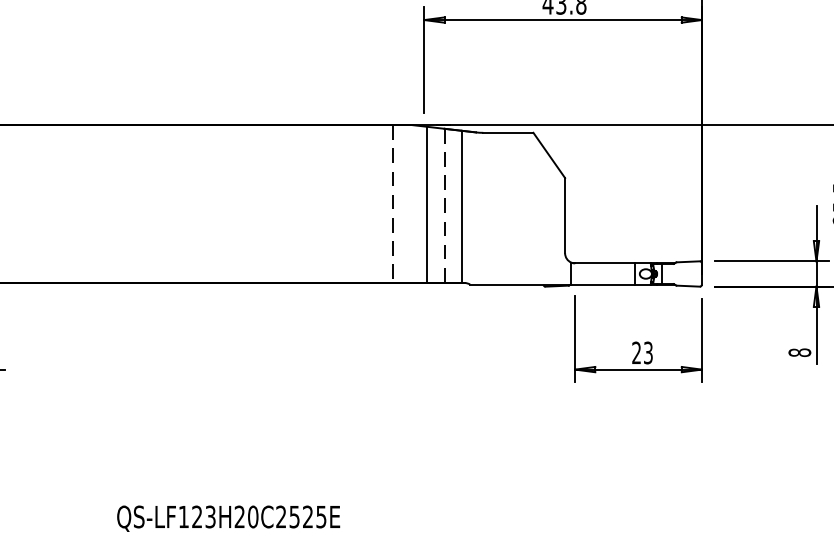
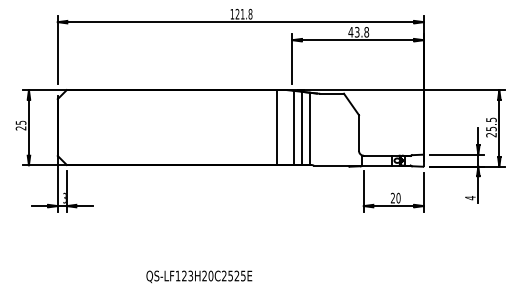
line: (393, 206) -> (277, 128), dashed -> solid
line: (443, 206) -> (301, 128), dashed -> solid
text: (648, 351) -> (398, 197), 23 -> 20
text: (800, 353) -> (470, 198), 8 -> 4

